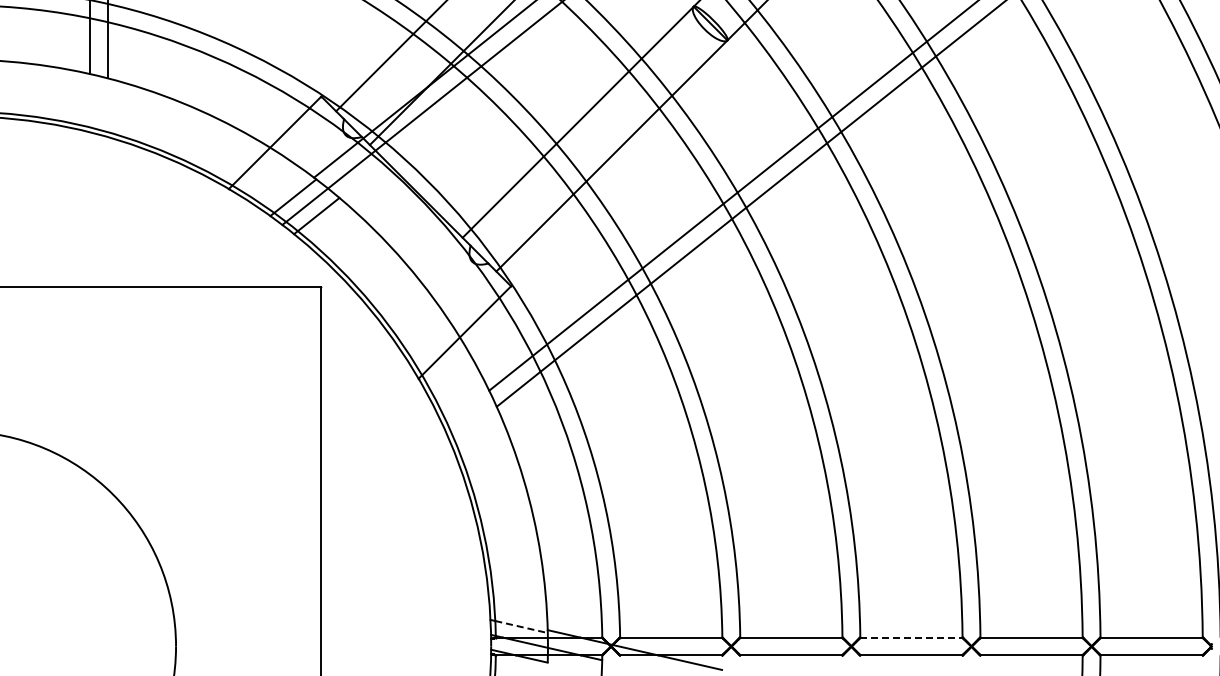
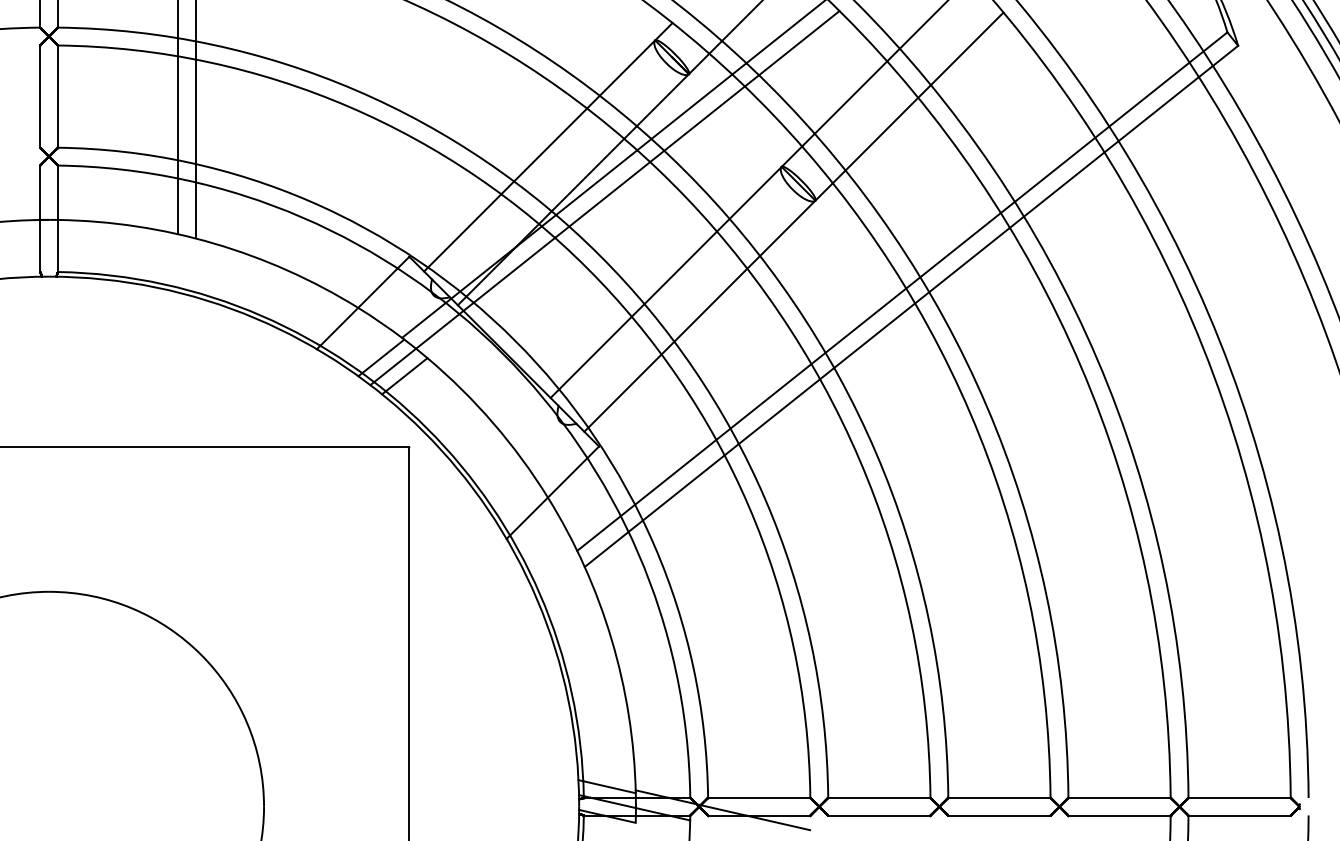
line: (521, 627) -> (609, 787), dashed -> solid
line: (911, 637) -> (999, 797), dashed -> solid

